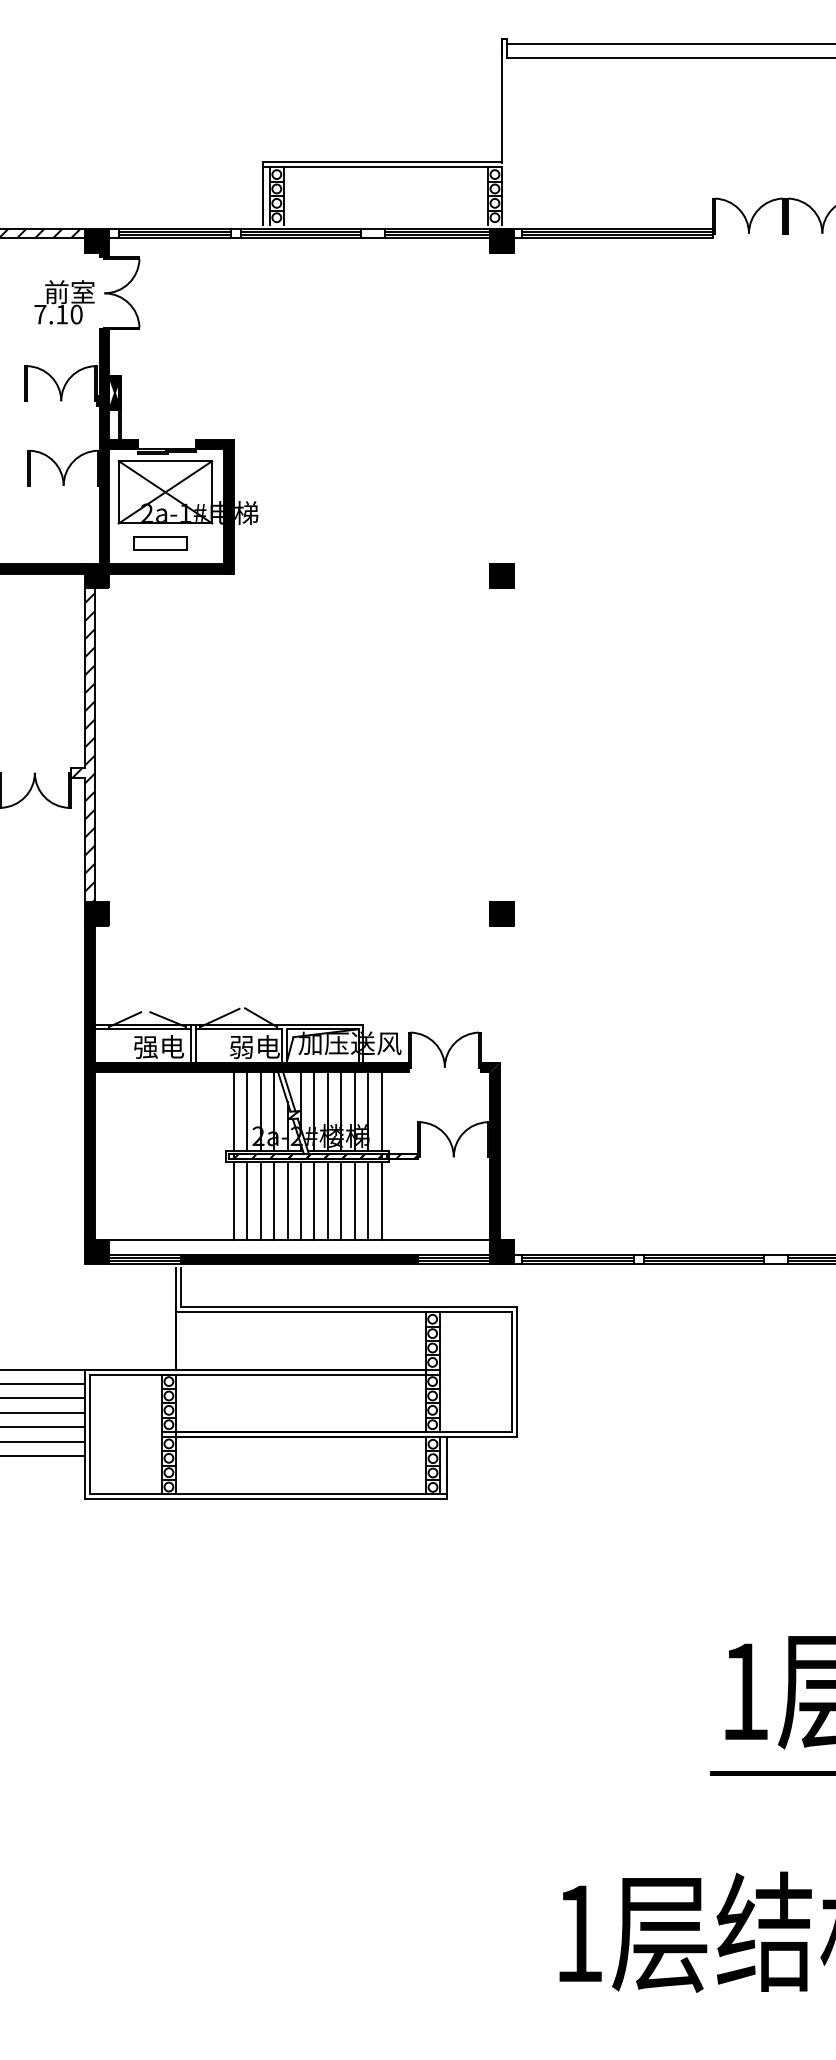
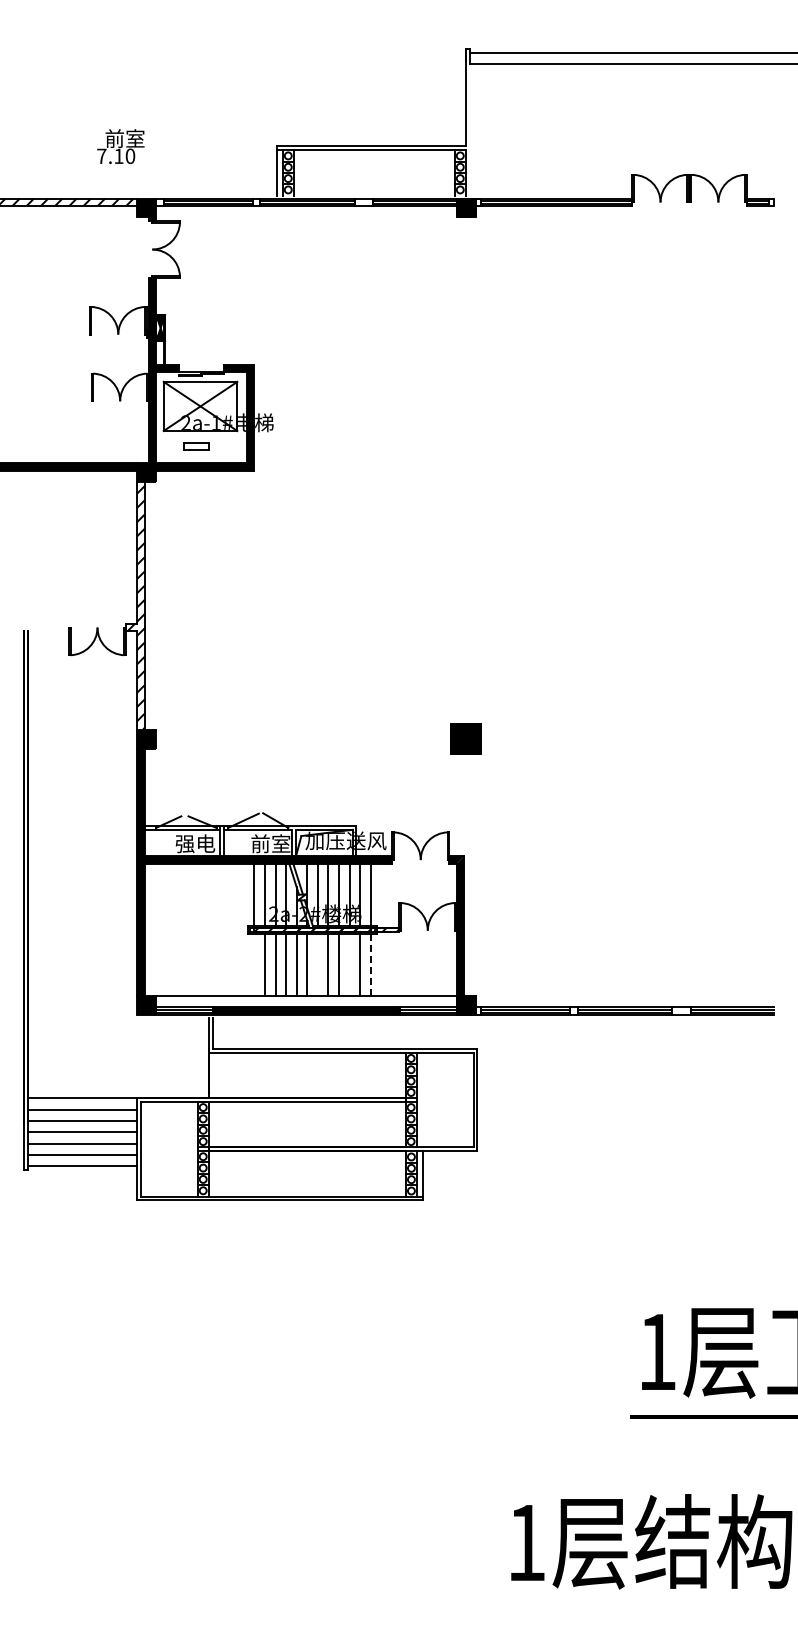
text: (64, 302) -> (120, 146), moved
part: (160, 543) -> (196, 446), size x0.6
part: (502, 576) -> (466, 472), removed
part: (502, 914) -> (466, 739), size x1.6
text: (254, 1046) -> (270, 843), 弱电 -> 前室
line: (233, 1201) -> (254, 965), removed
line: (313, 1201) -> (317, 965), removed
line: (354, 1201) -> (349, 965), removed
line: (381, 1201) -> (370, 965), solid -> dashed

